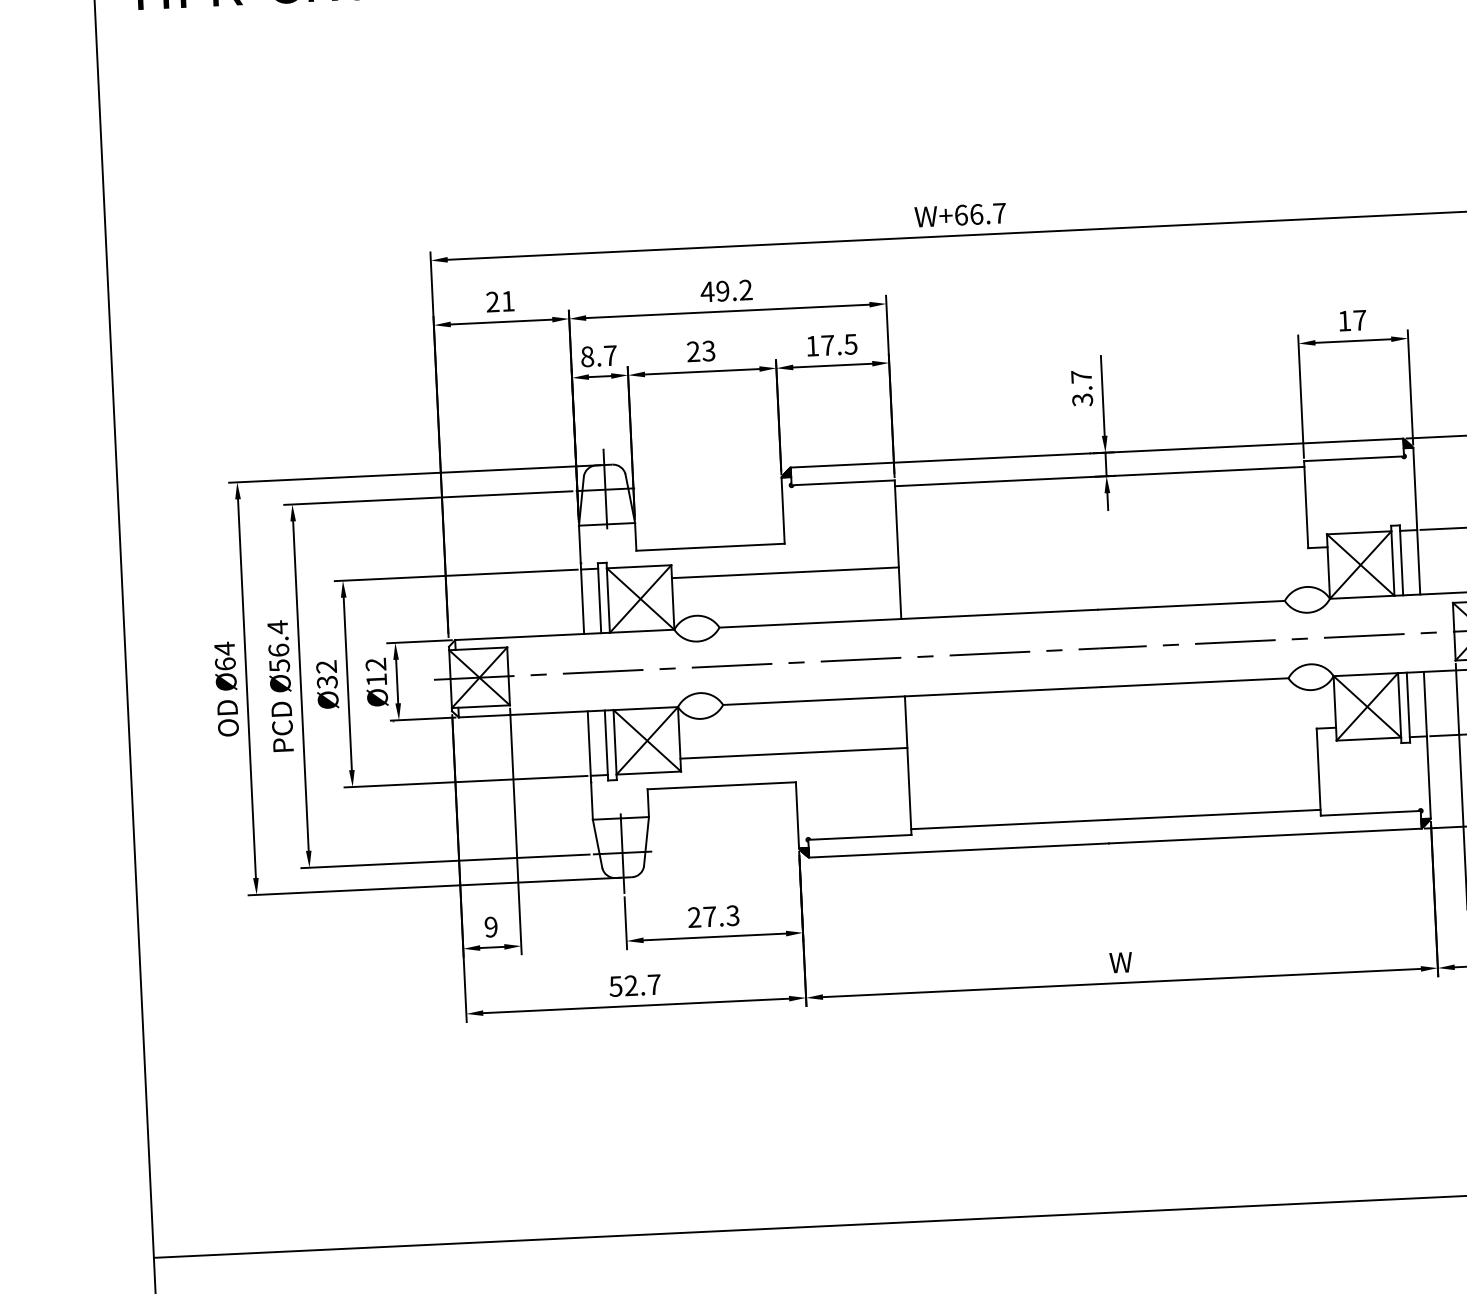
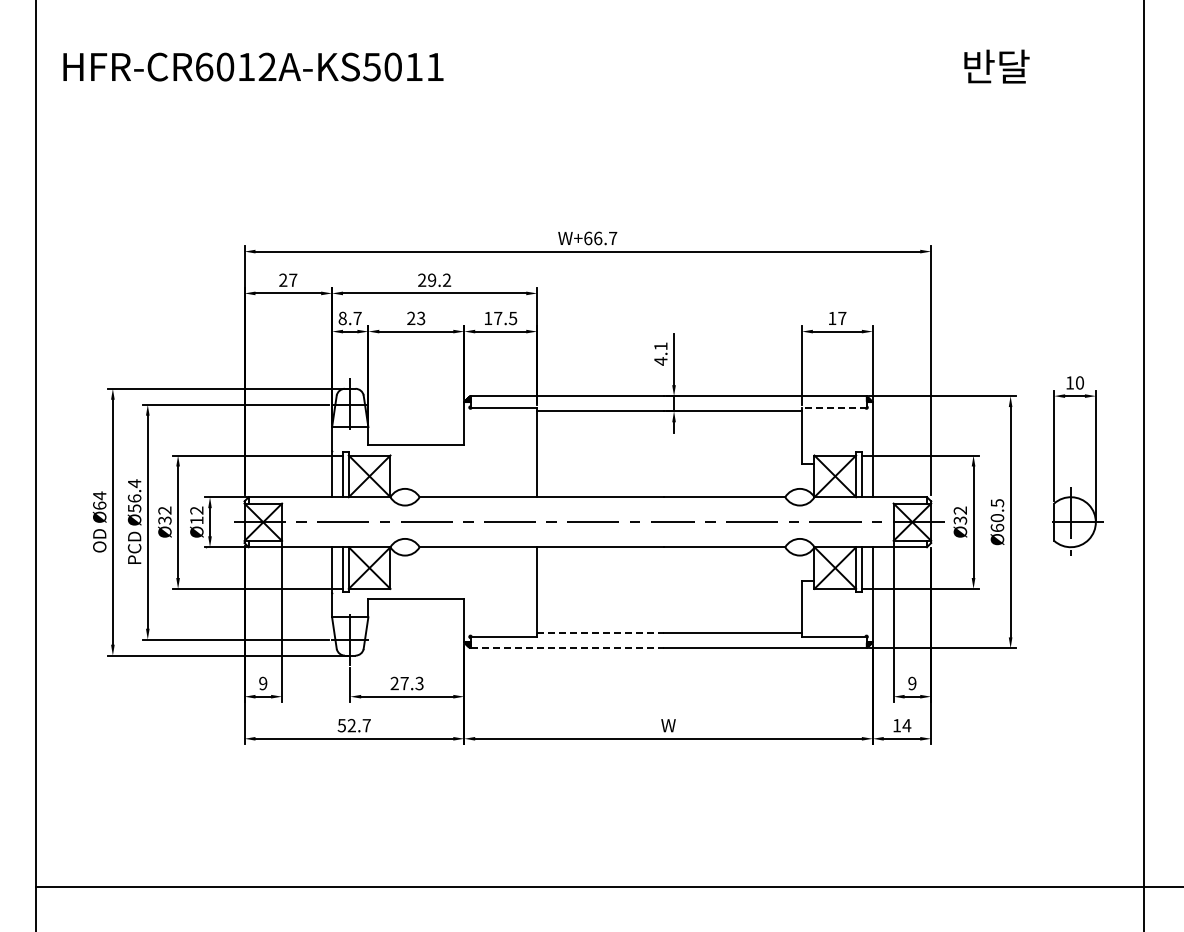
text: (706, 290) -> (421, 279), 49.2 -> 29.2
text: (508, 300) -> (293, 279), 21 -> 27
text: (1081, 387) -> (660, 353), 3.7 -> 4.1
line: (1352, 458) -> (833, 407), solid -> dashed
line: (784, 572) -> (463, 463), removed
line: (793, 753) -> (463, 580), removed
line: (1009, 825) -> (600, 633), solid -> dashed
line: (959, 850) -> (567, 648), solid -> dashed

